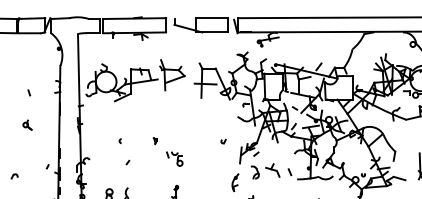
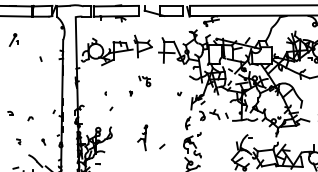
part: (27, 125) -> (39, 82), removed
part: (174, 159) -> (144, 81), moved

